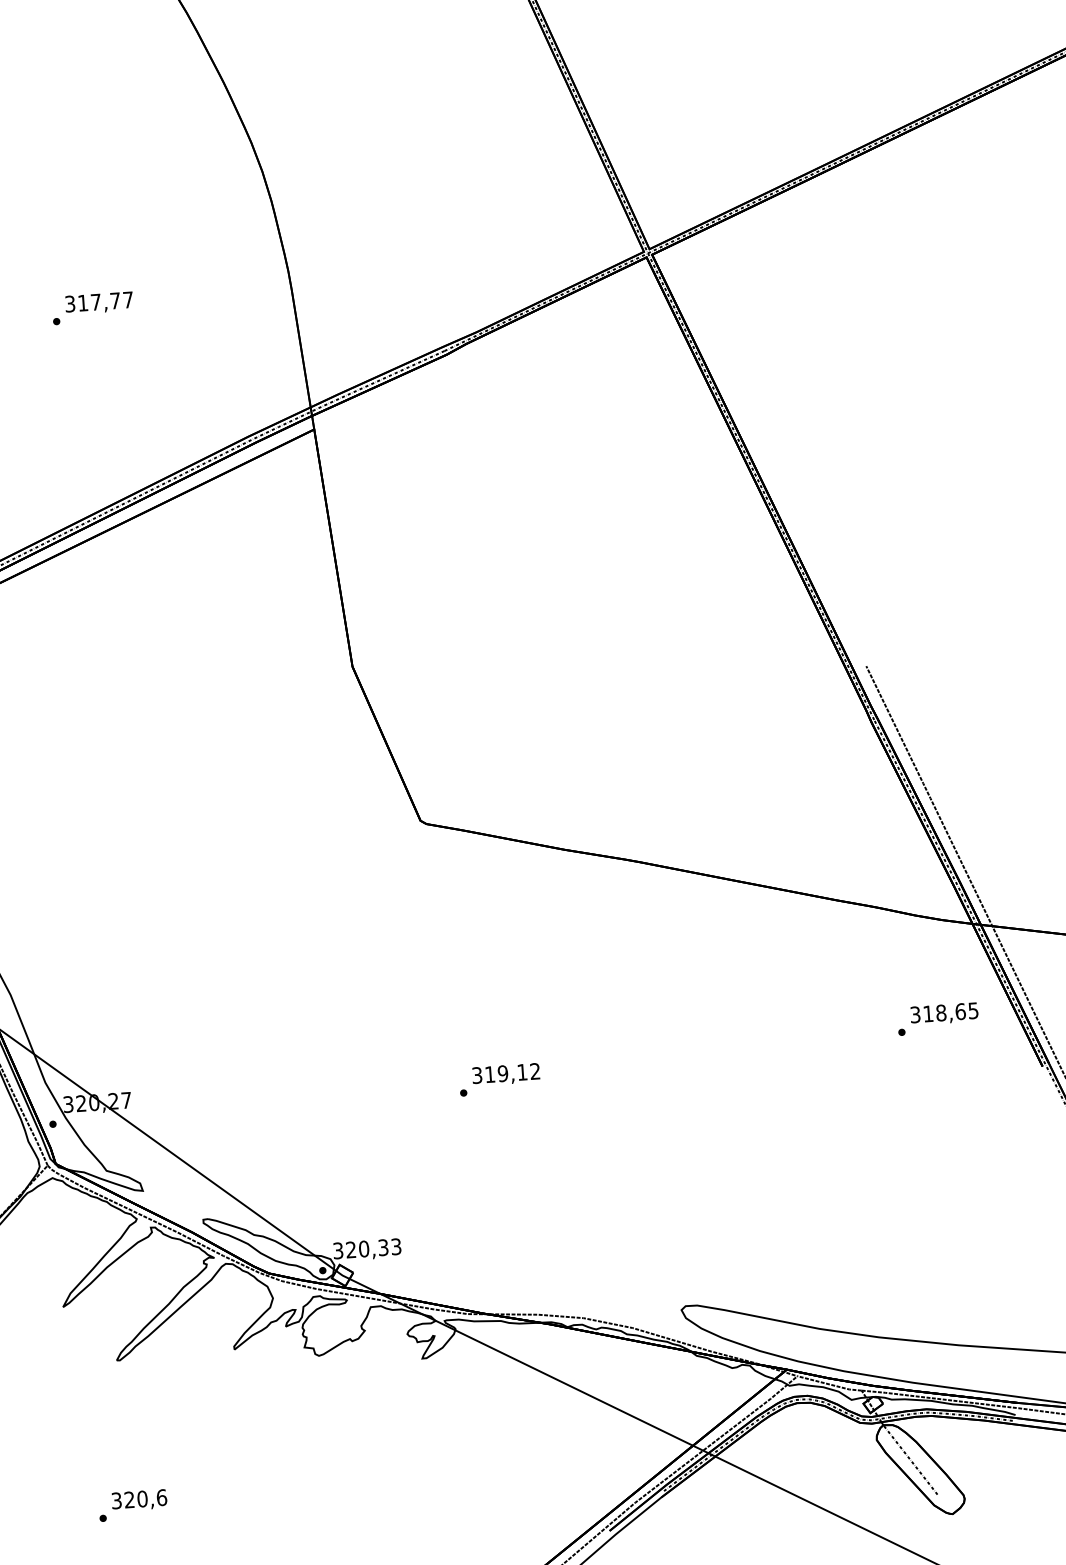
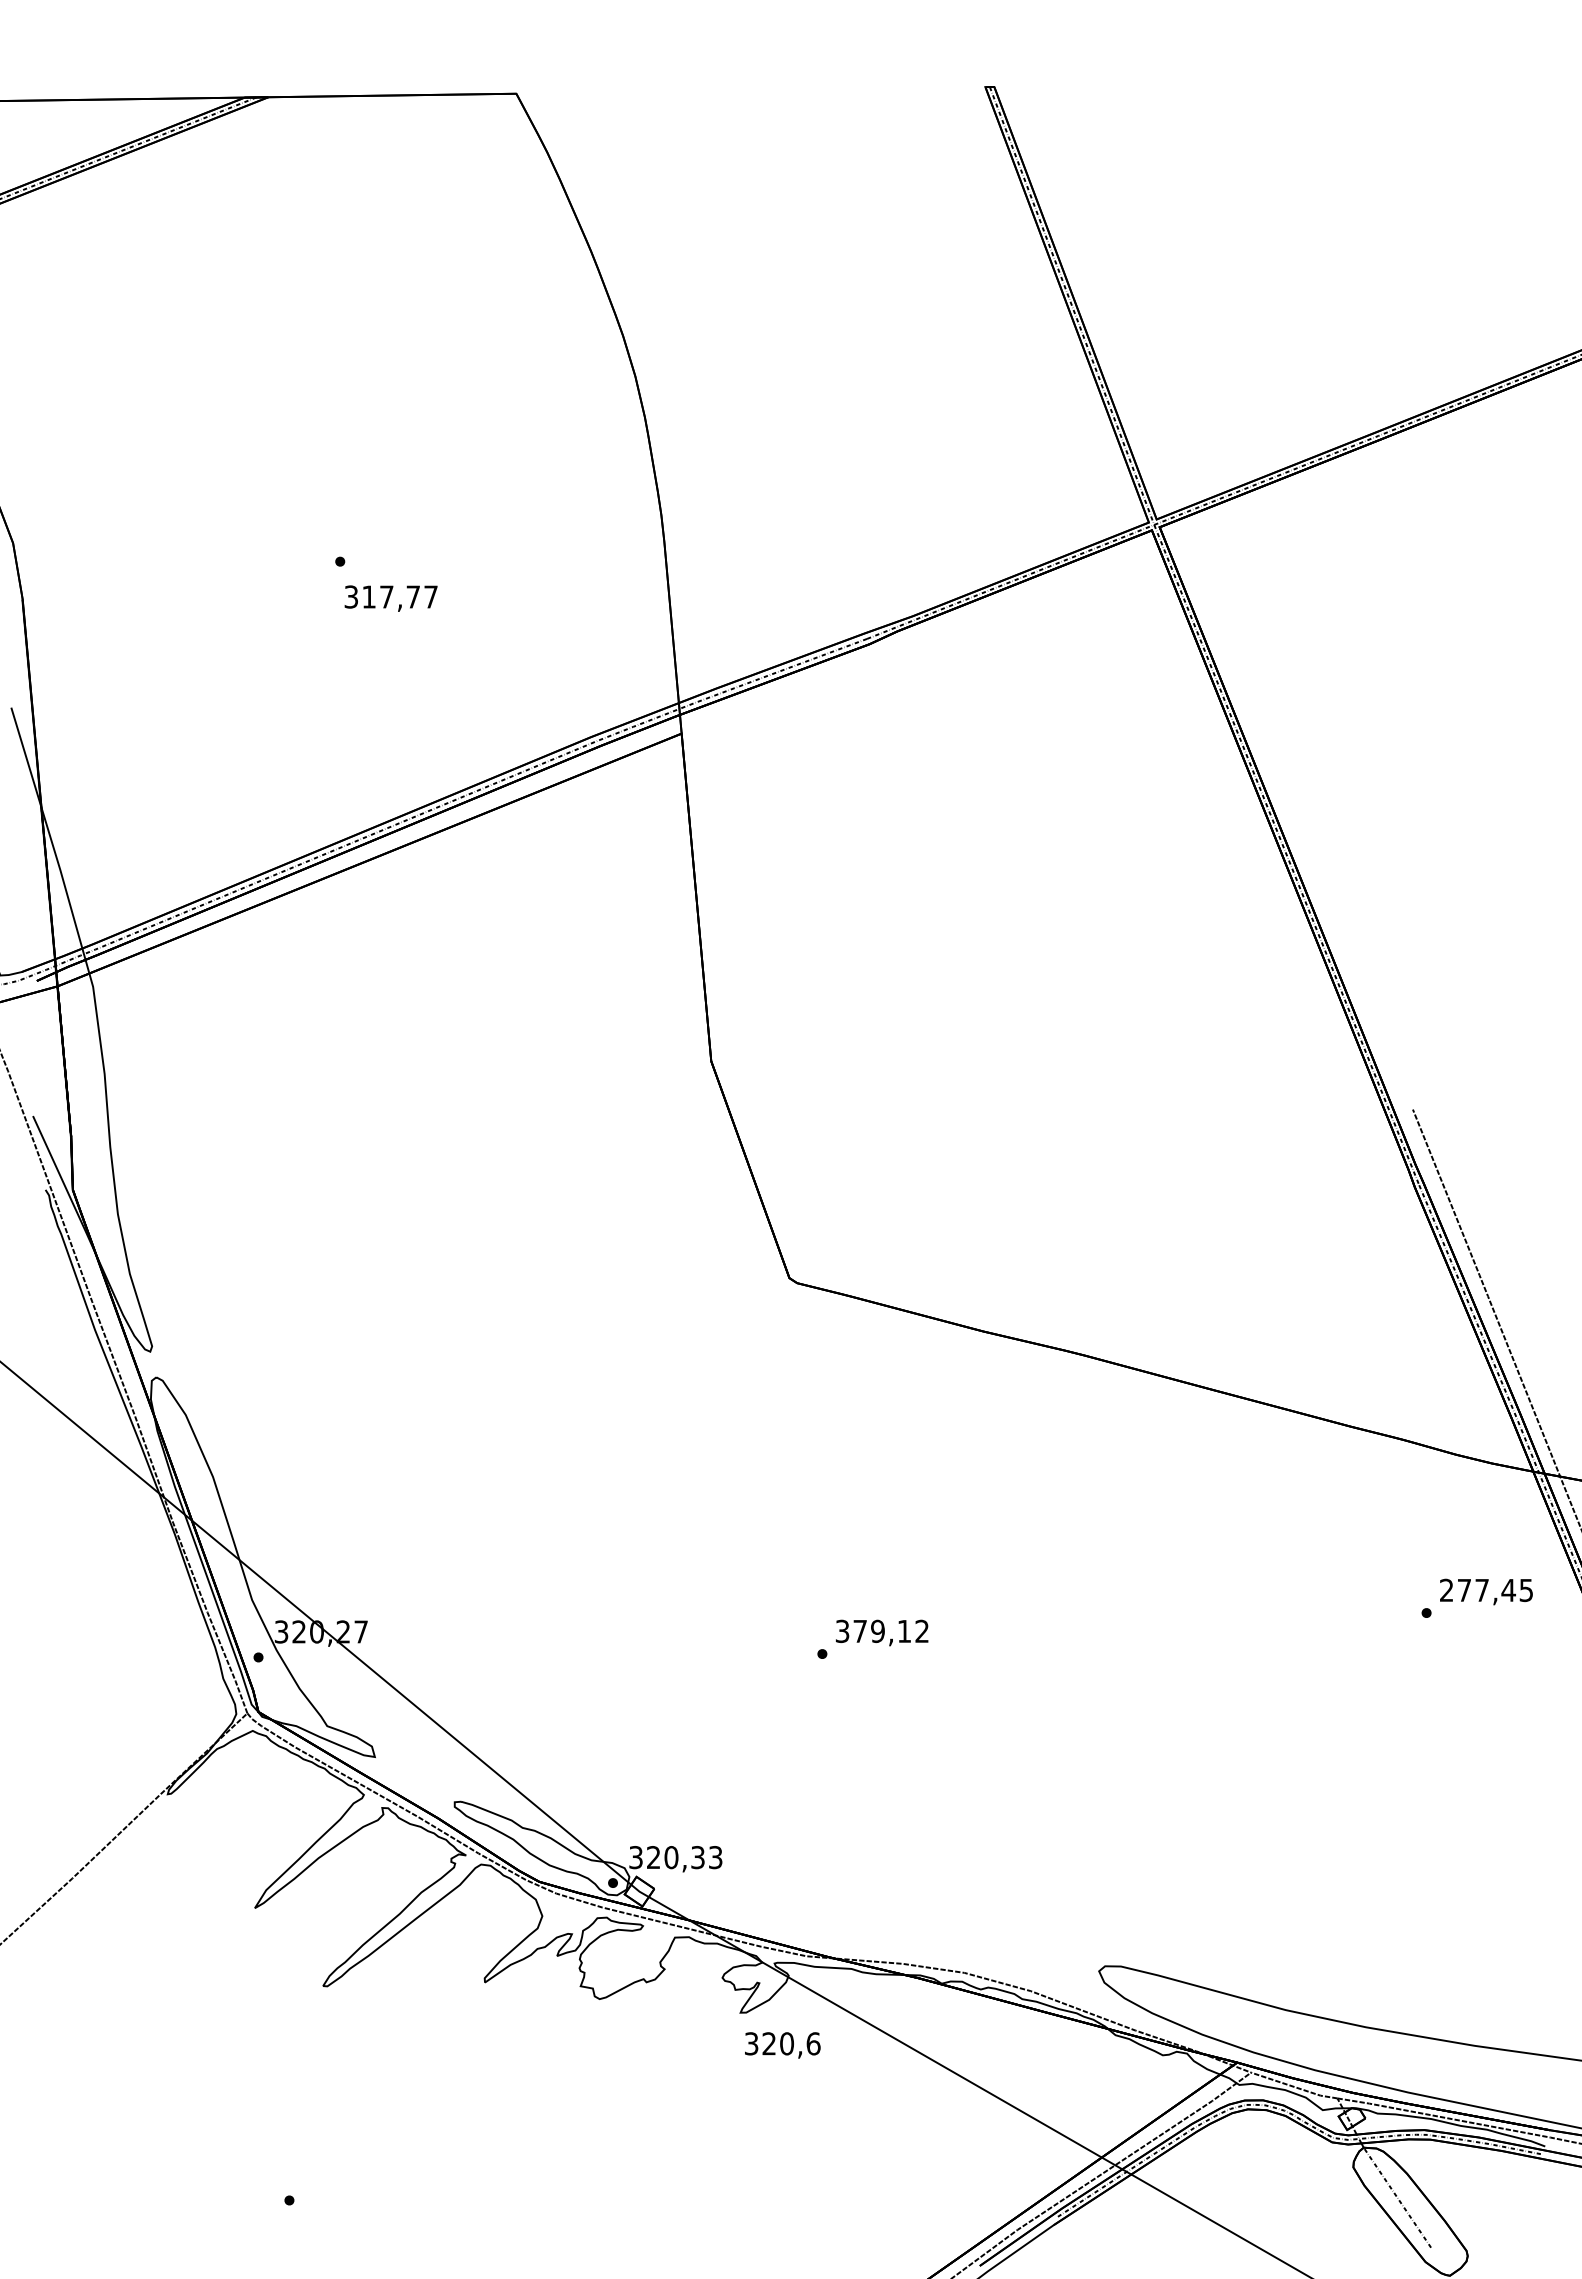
text: (98, 303) -> (390, 598), moved
text: (938, 1013) -> (1478, 1590), 318,65 -> 277,45
text: (489, 1074) -> (859, 1631), 319,12 -> 379,12
text: (139, 1500) -> (782, 2045), moved

